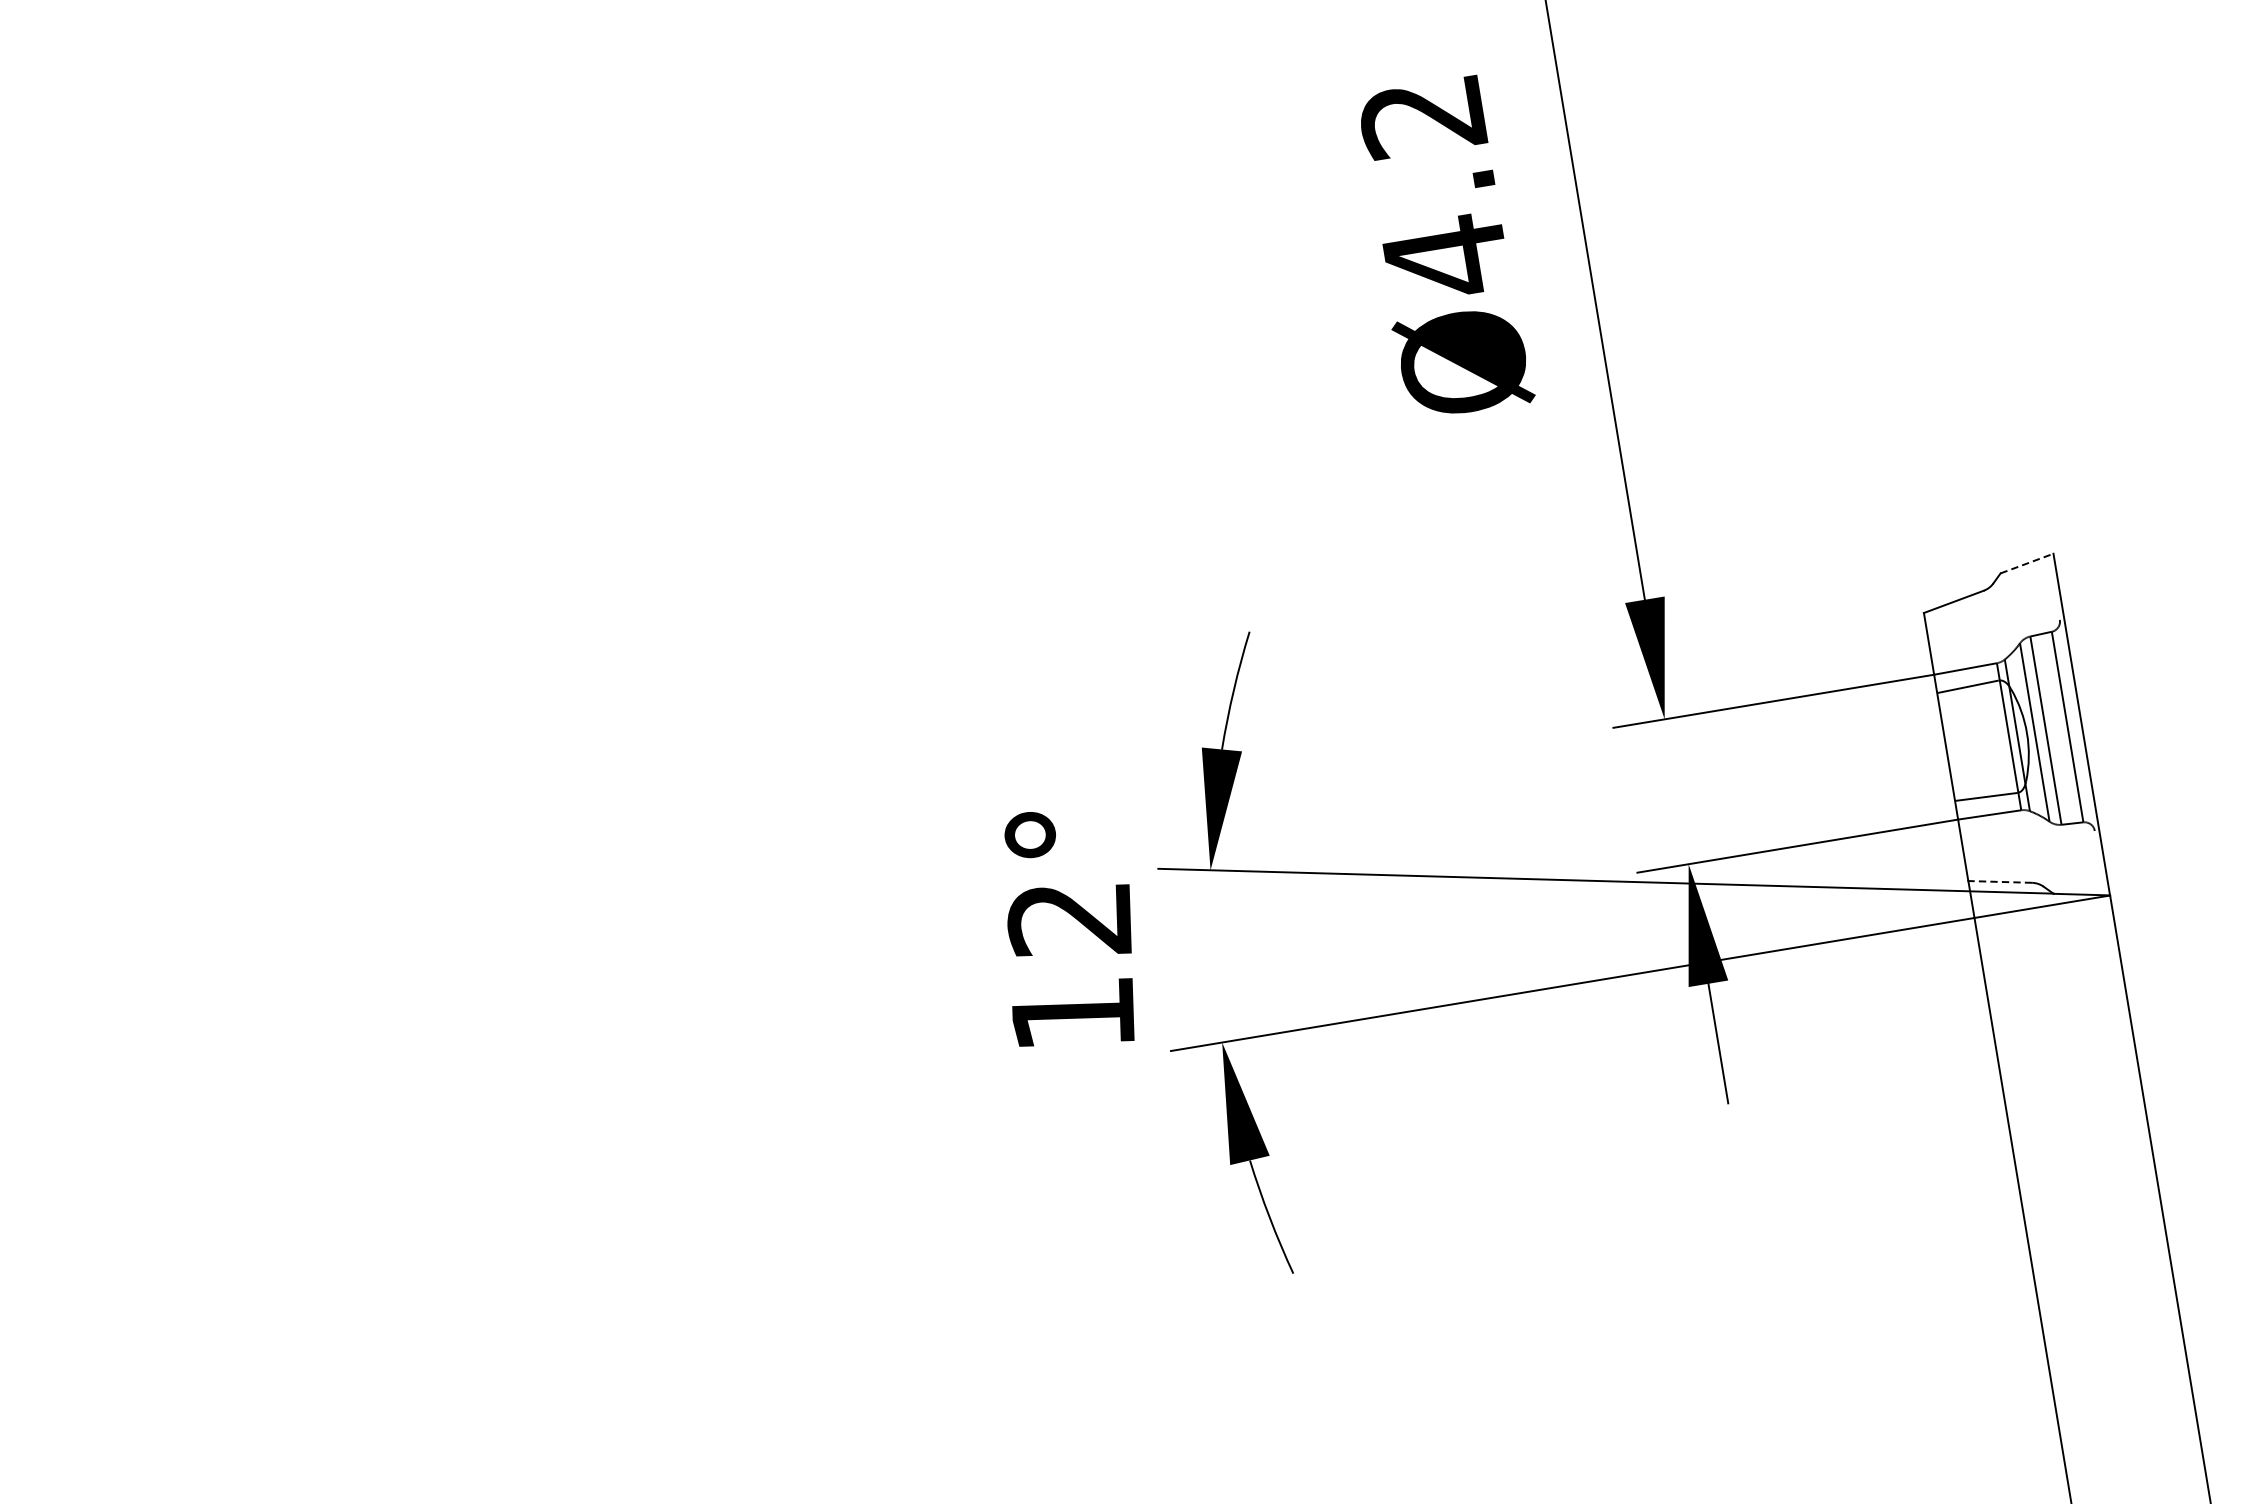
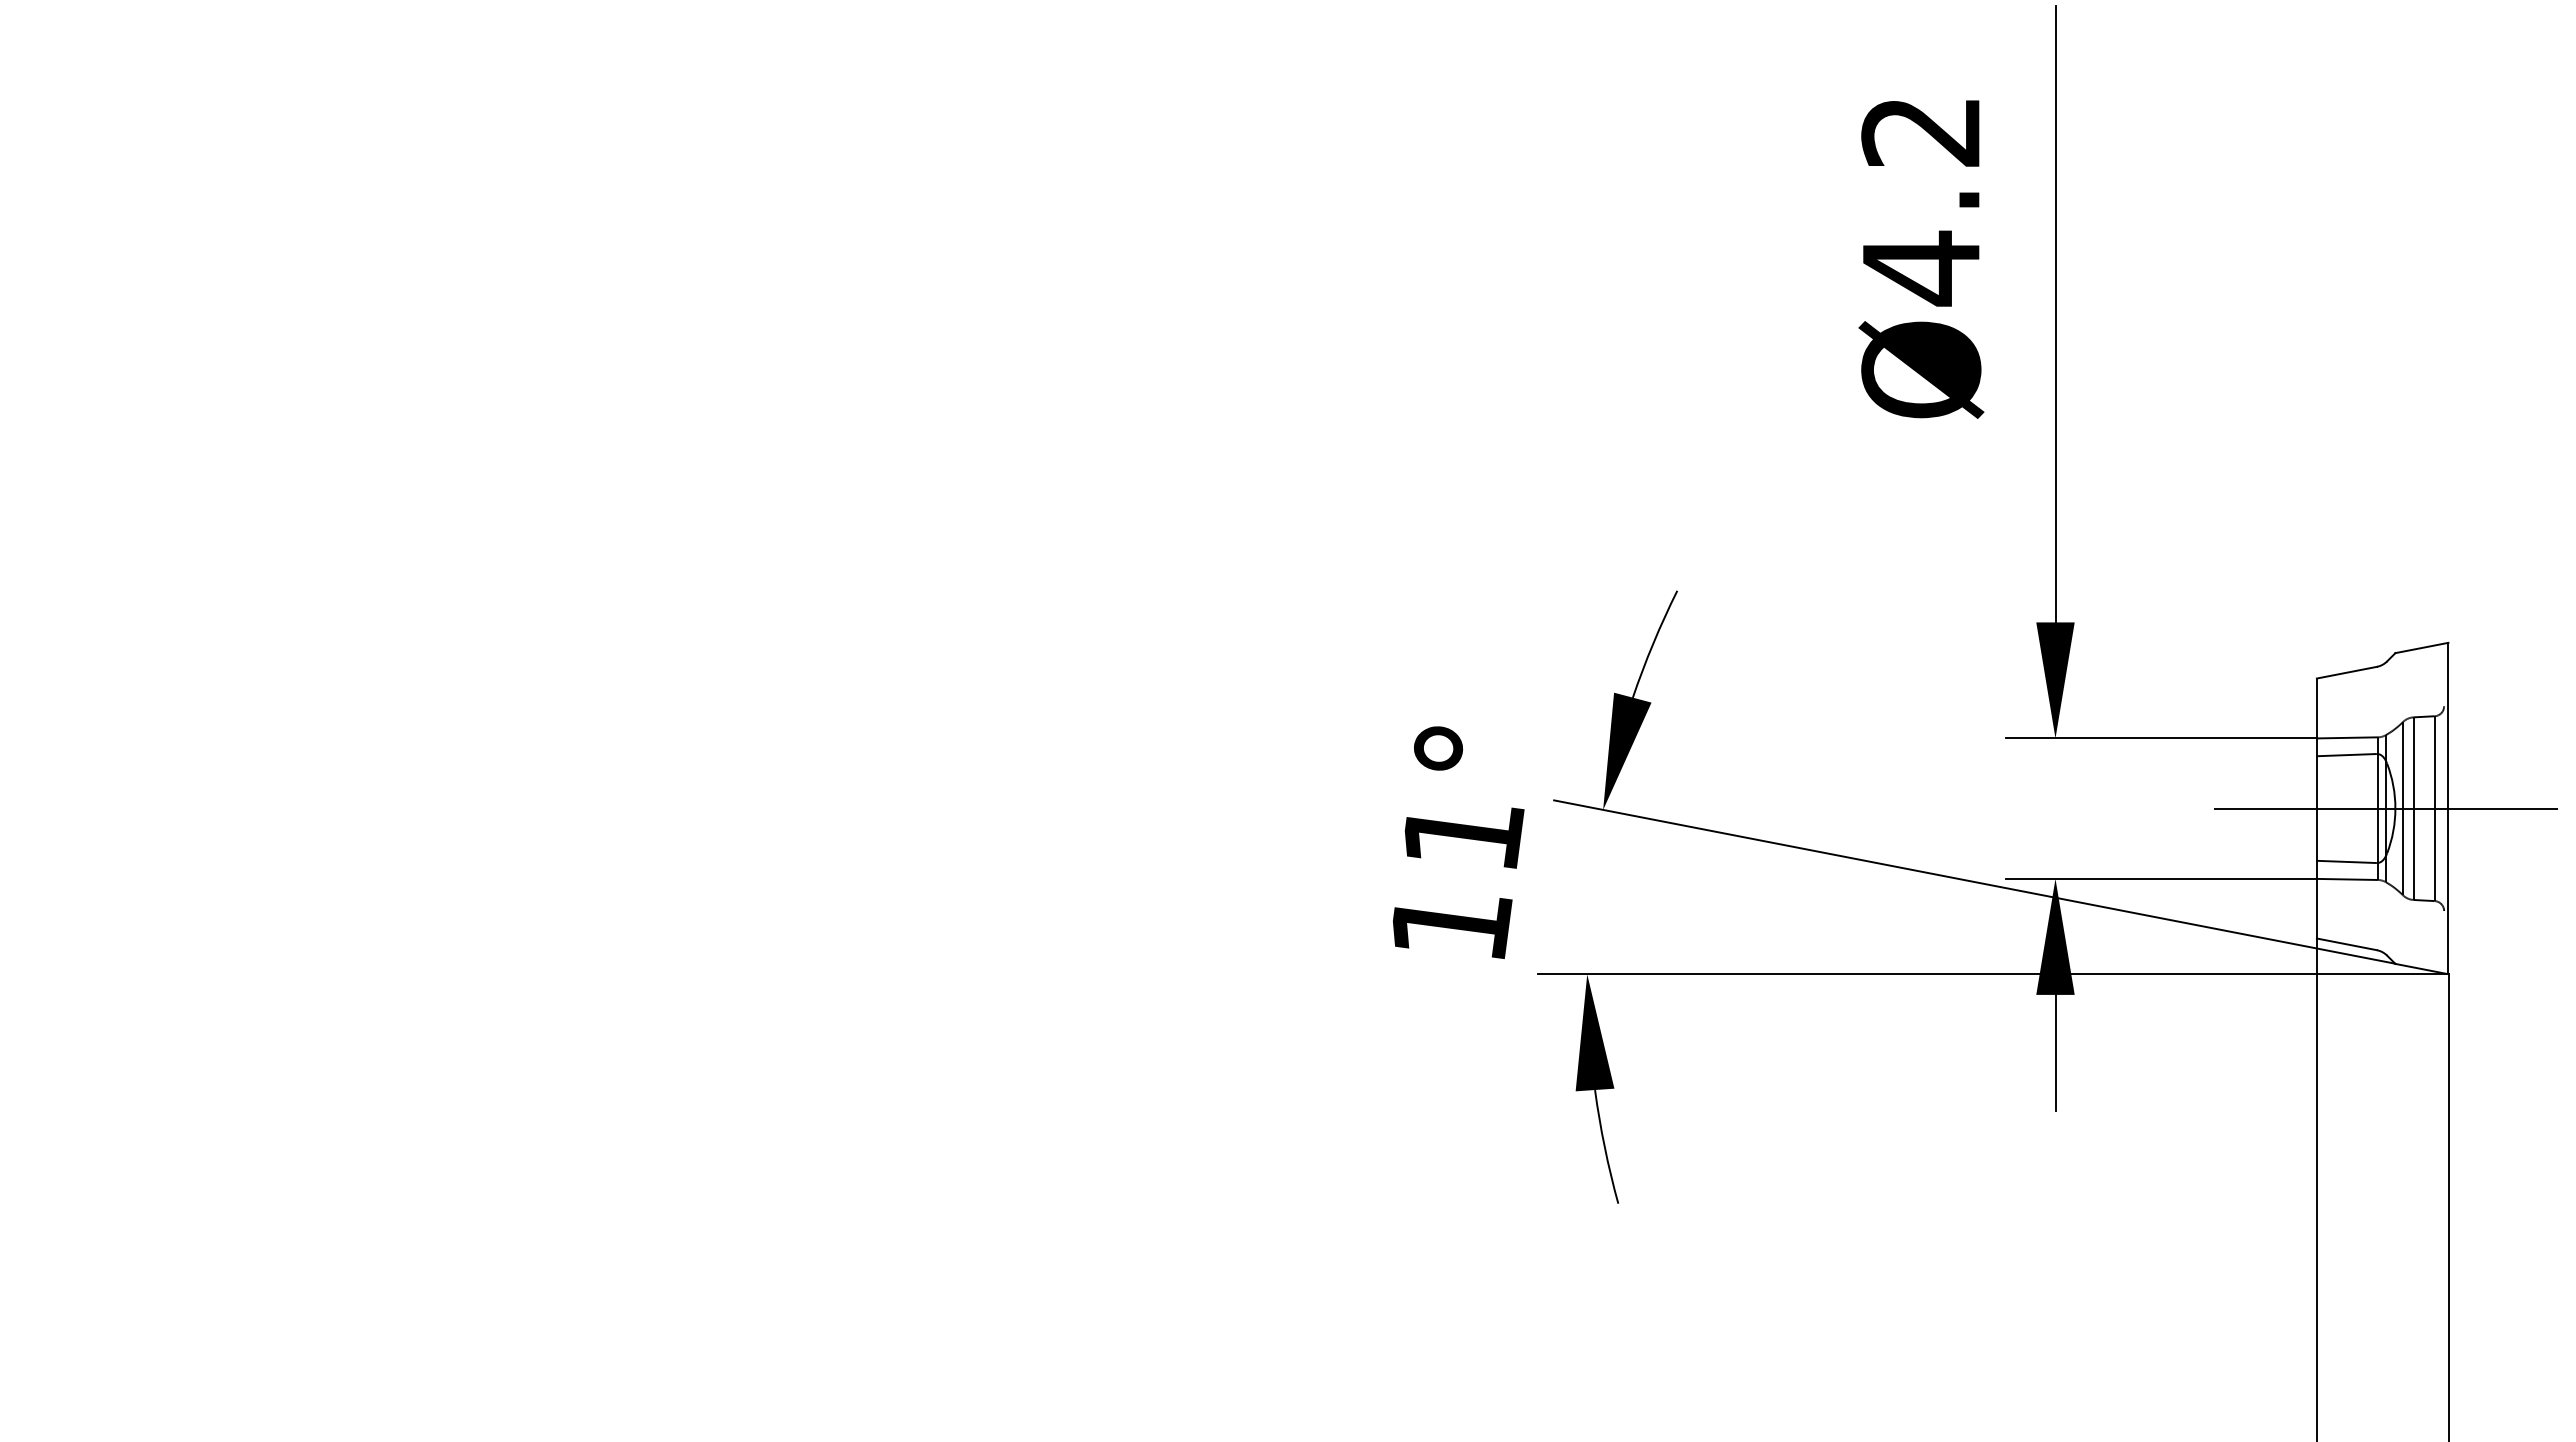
line: (2027, 562) -> (2422, 647), dashed -> solid
line: (2016, 735) -> (2385, 808), added
line: (1999, 882) -> (2346, 944), dashed -> solid
text: (1071, 922) -> (1463, 837), 12° -> 11°

